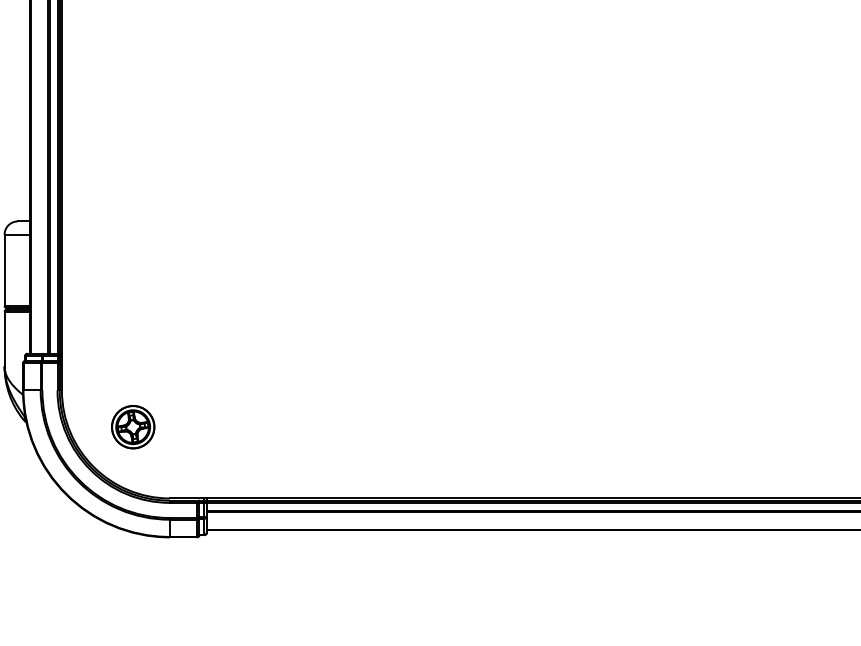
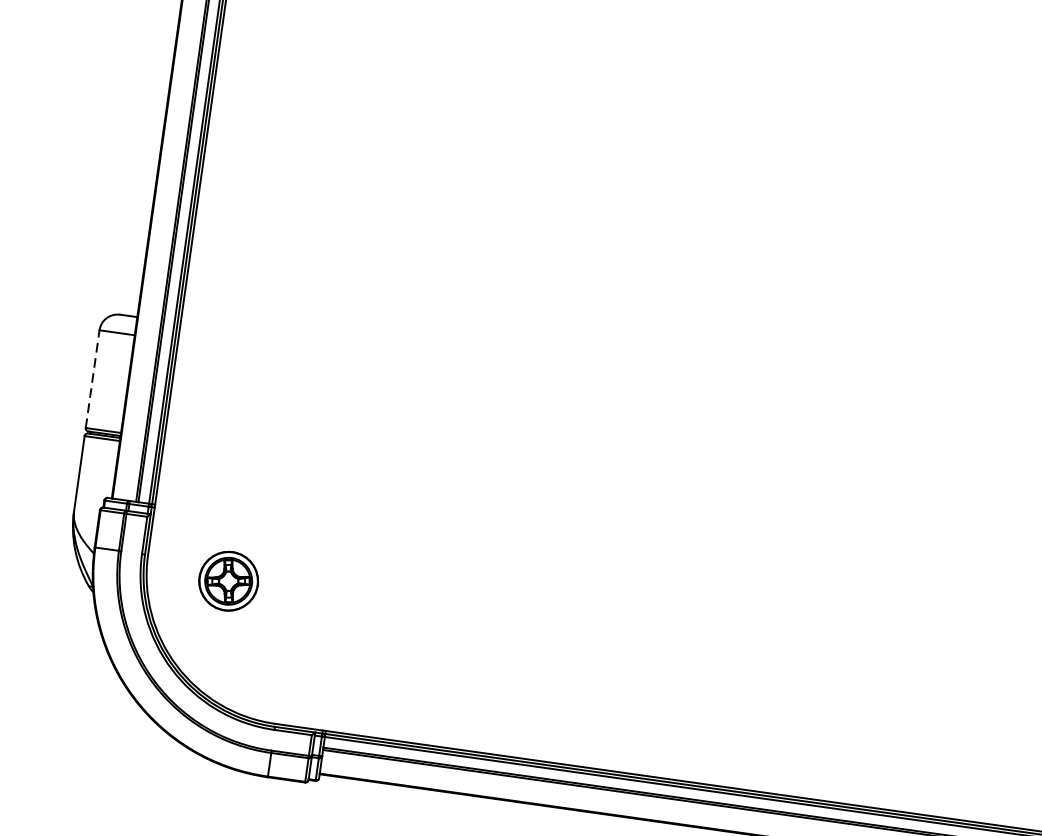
line: (4, 270) -> (92, 379), solid -> dashed
part: (133, 427) -> (229, 581), moved

